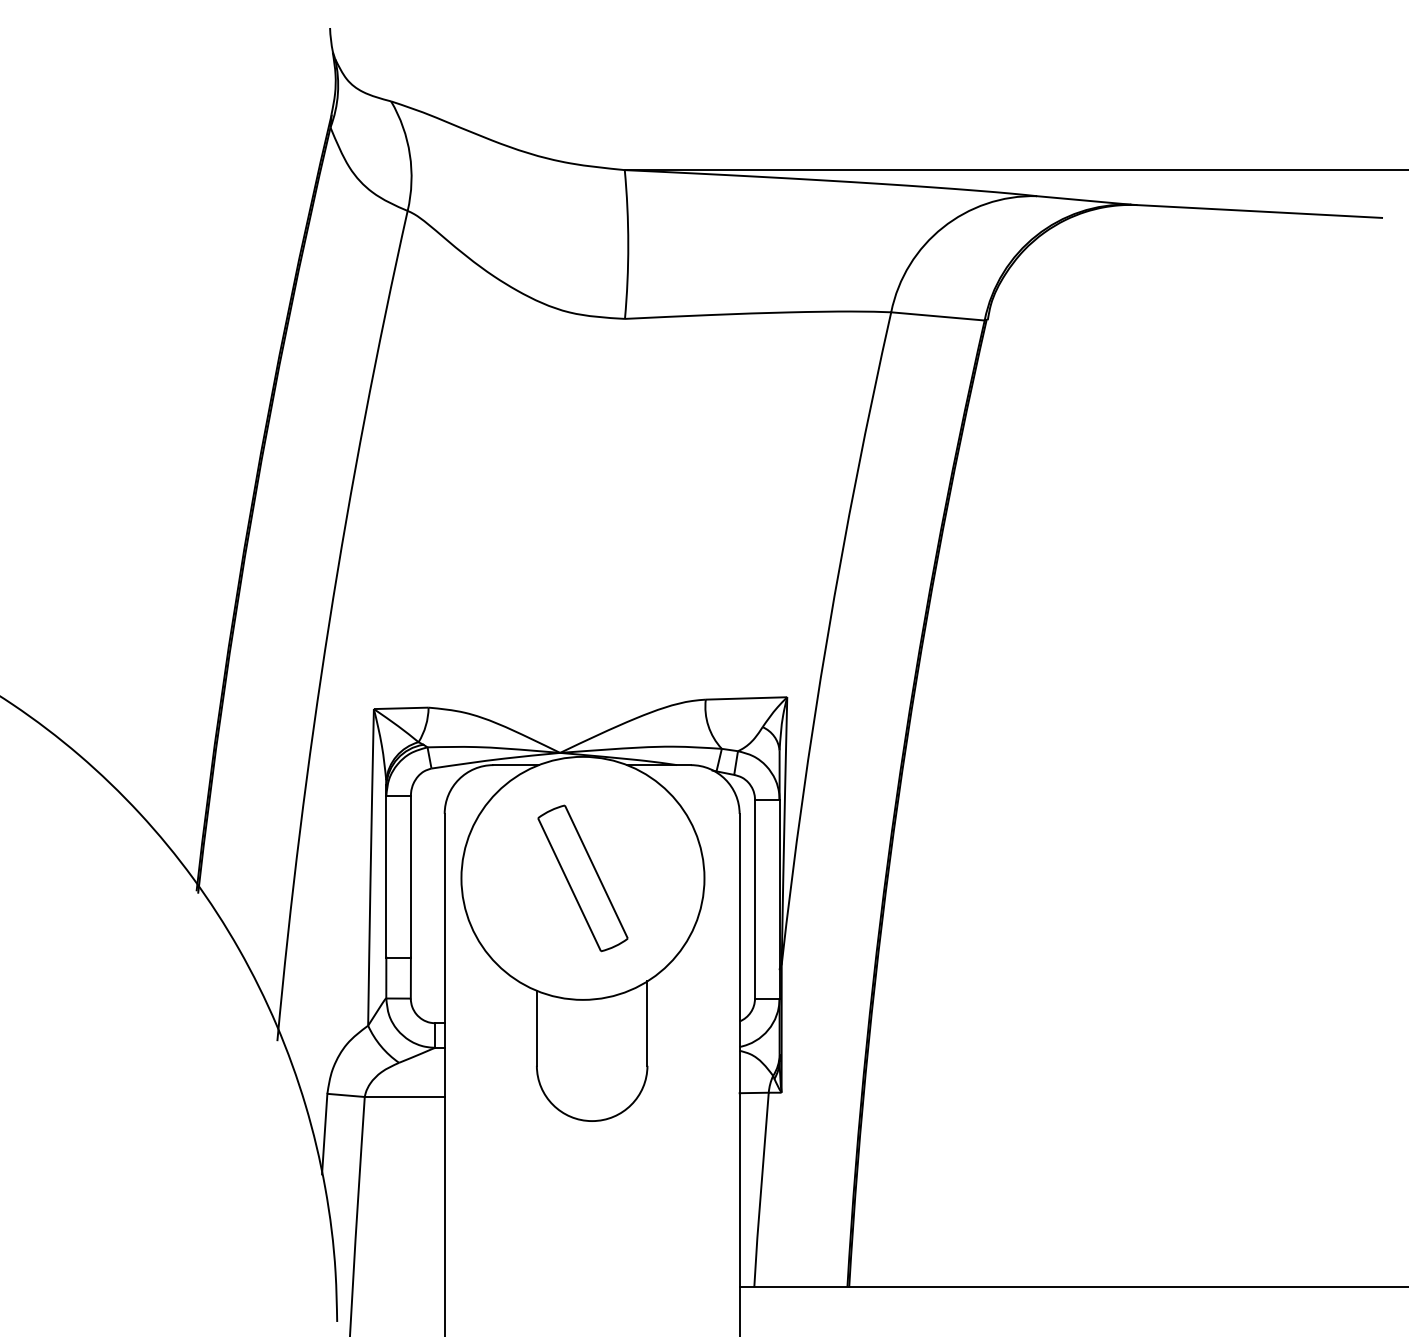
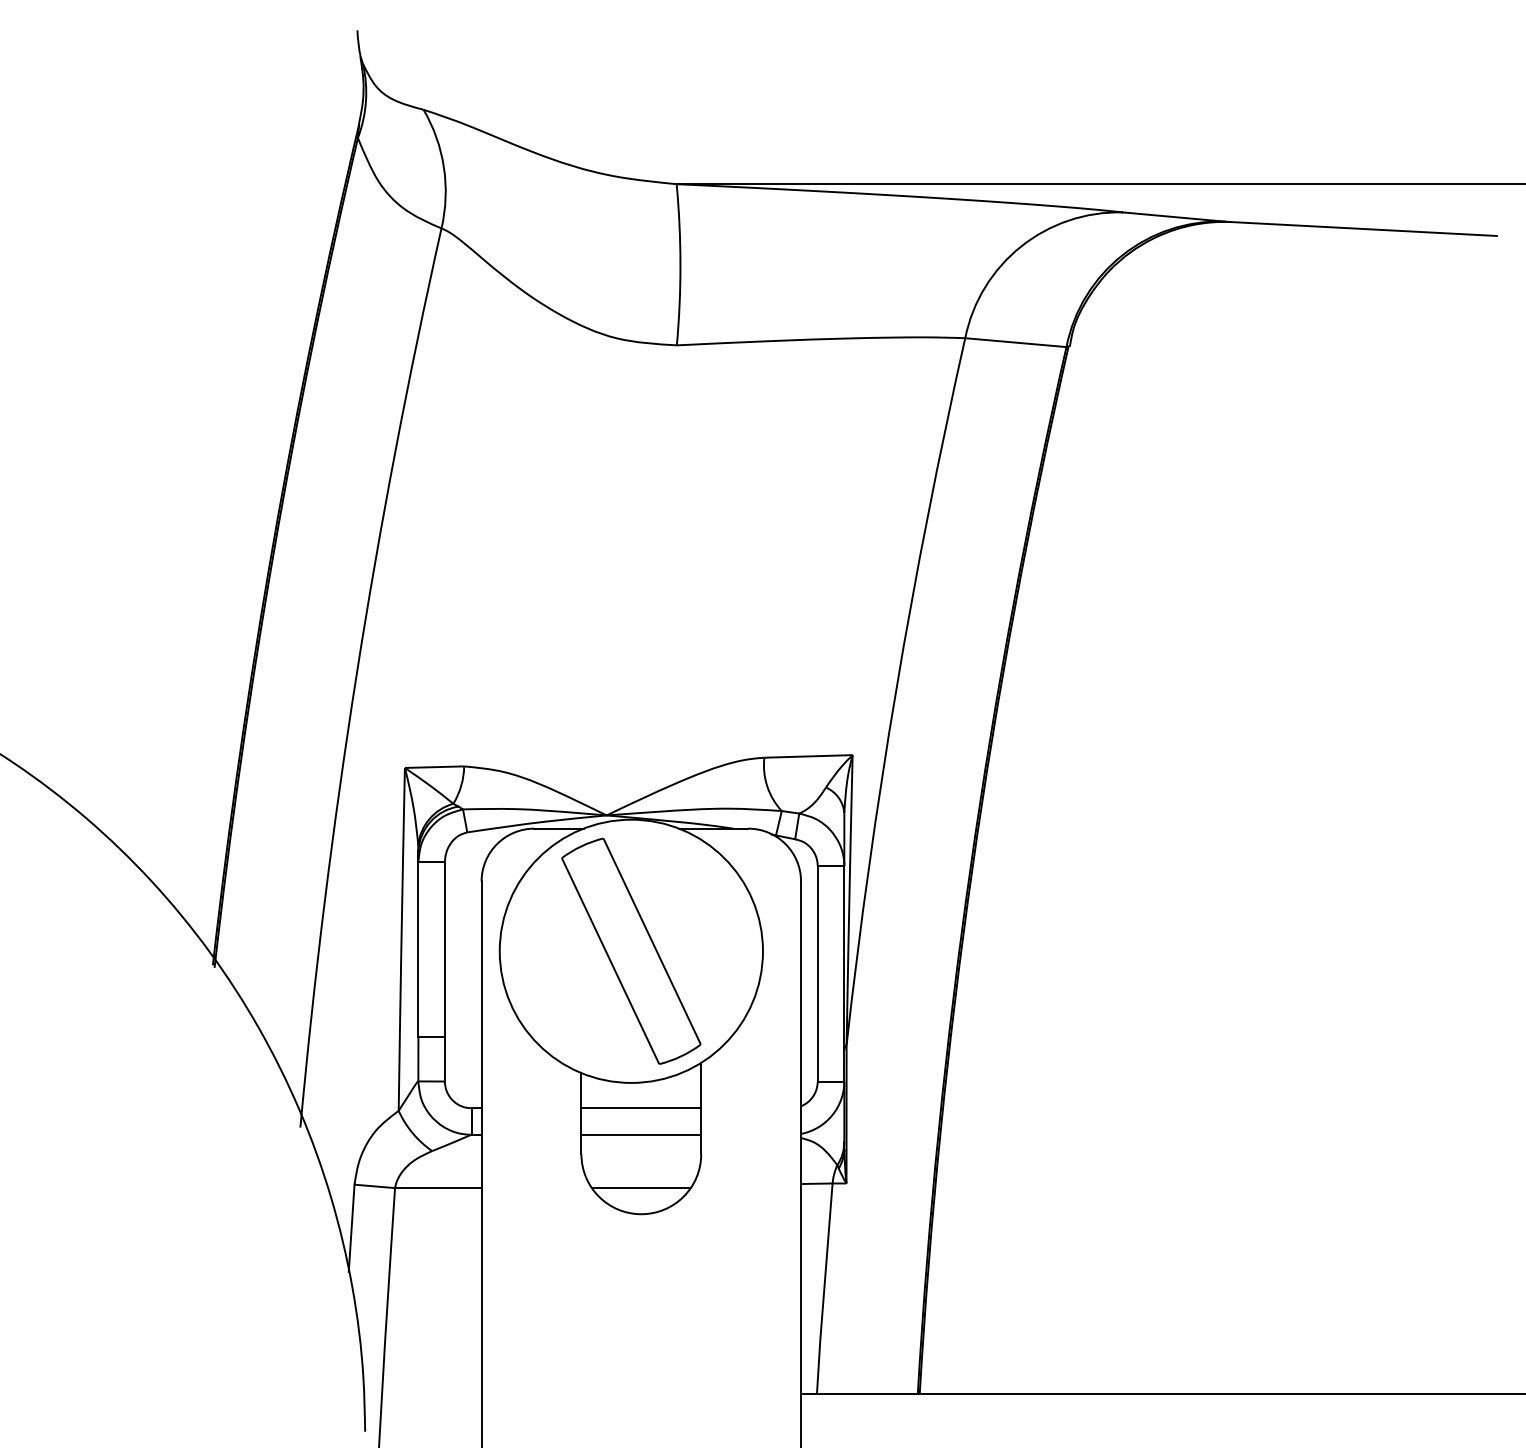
part: (582, 878) -> (630, 951), size x1.43
line: (591, 1023) -> (640, 1108), added
line: (591, 1047) -> (640, 1134), added
line: (591, 1096) -> (640, 1187), added

